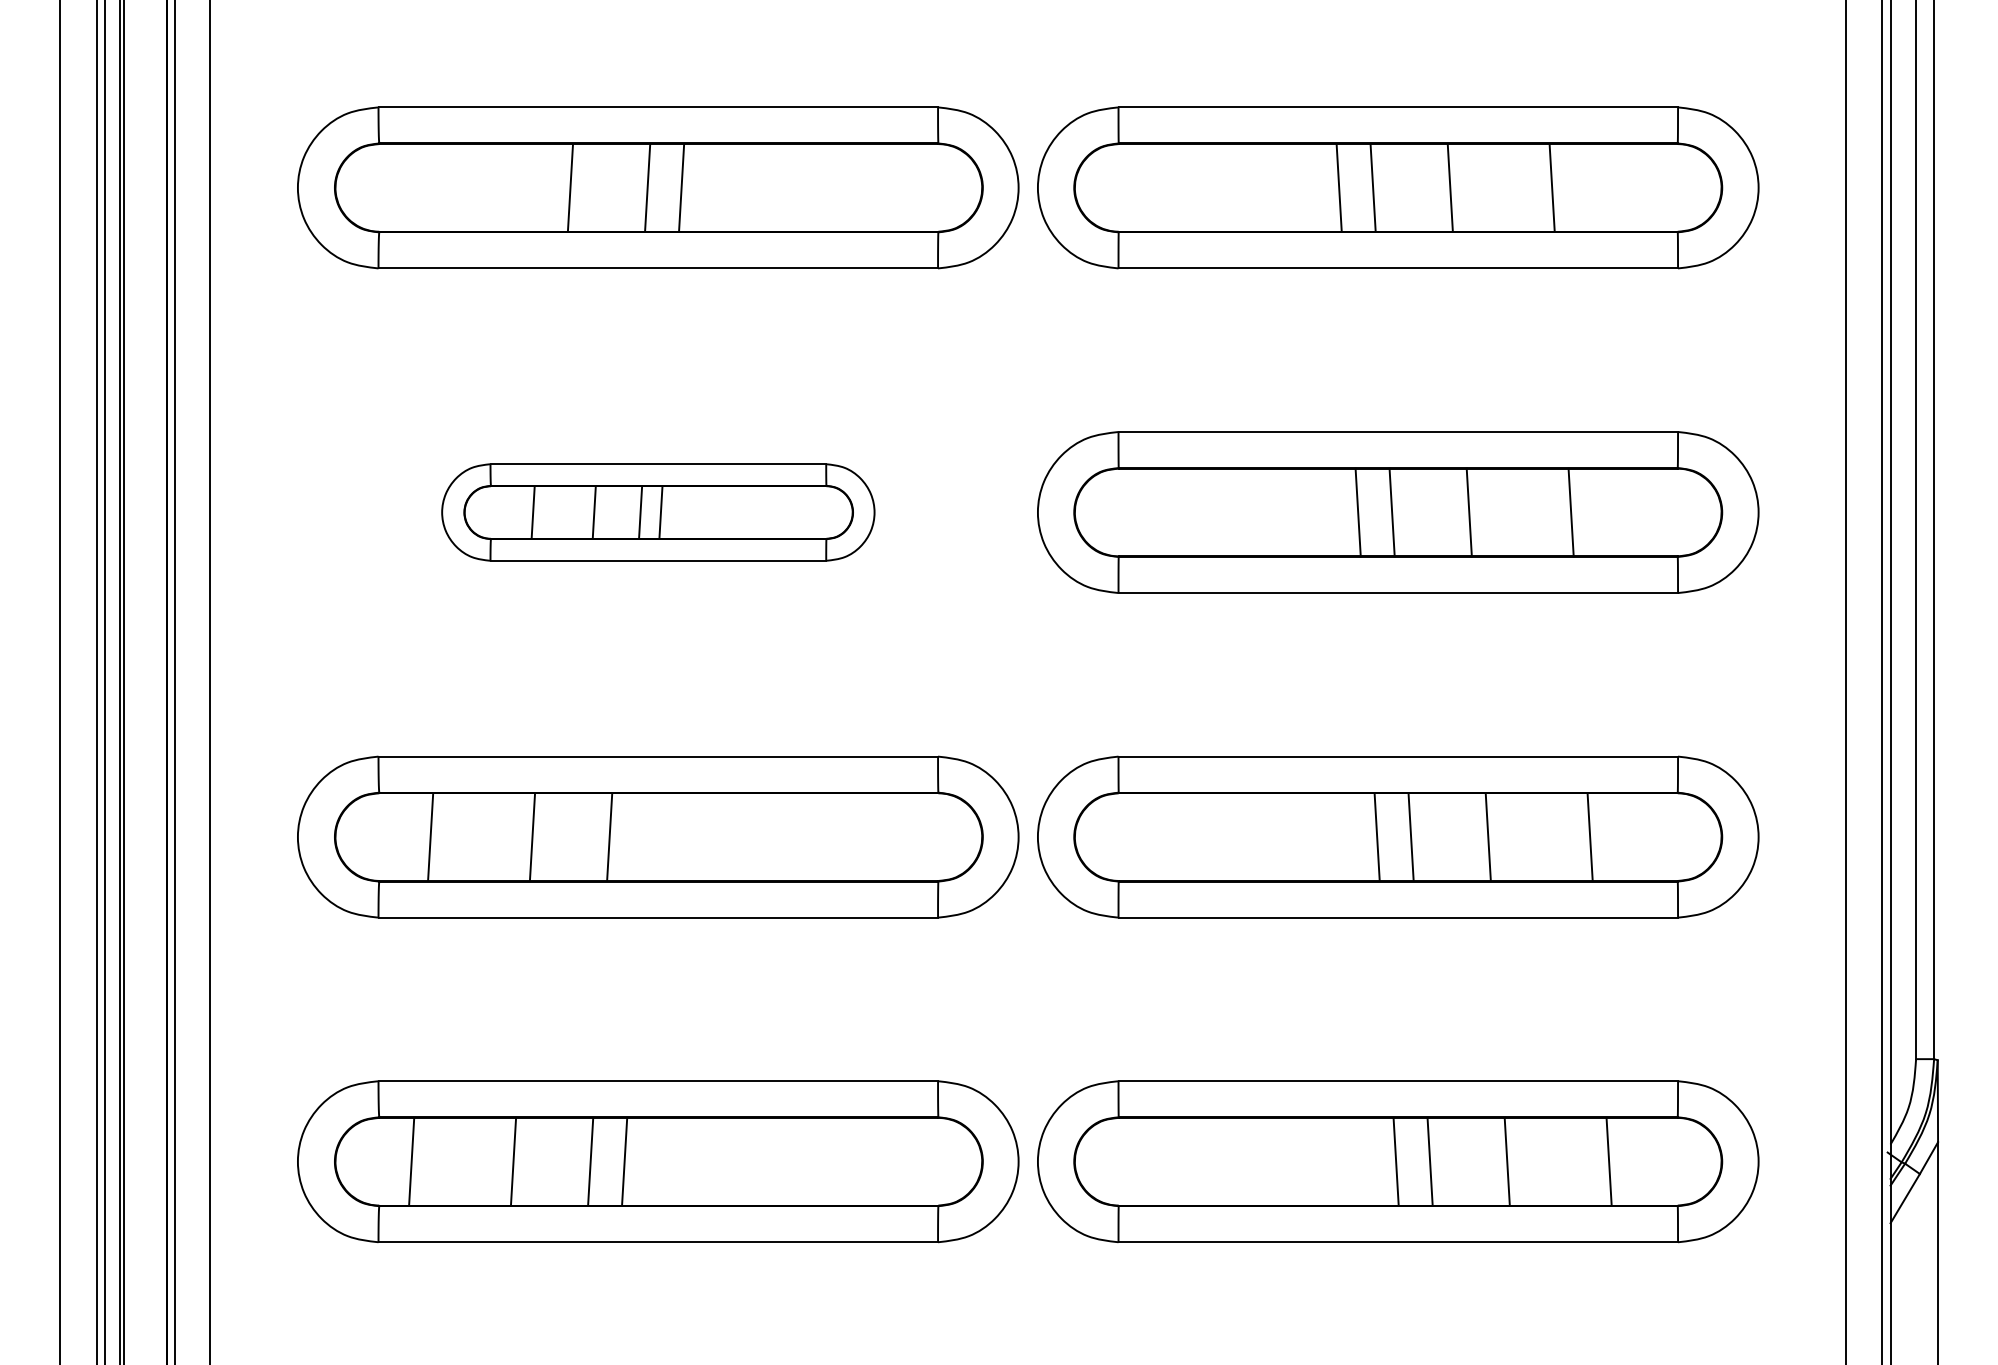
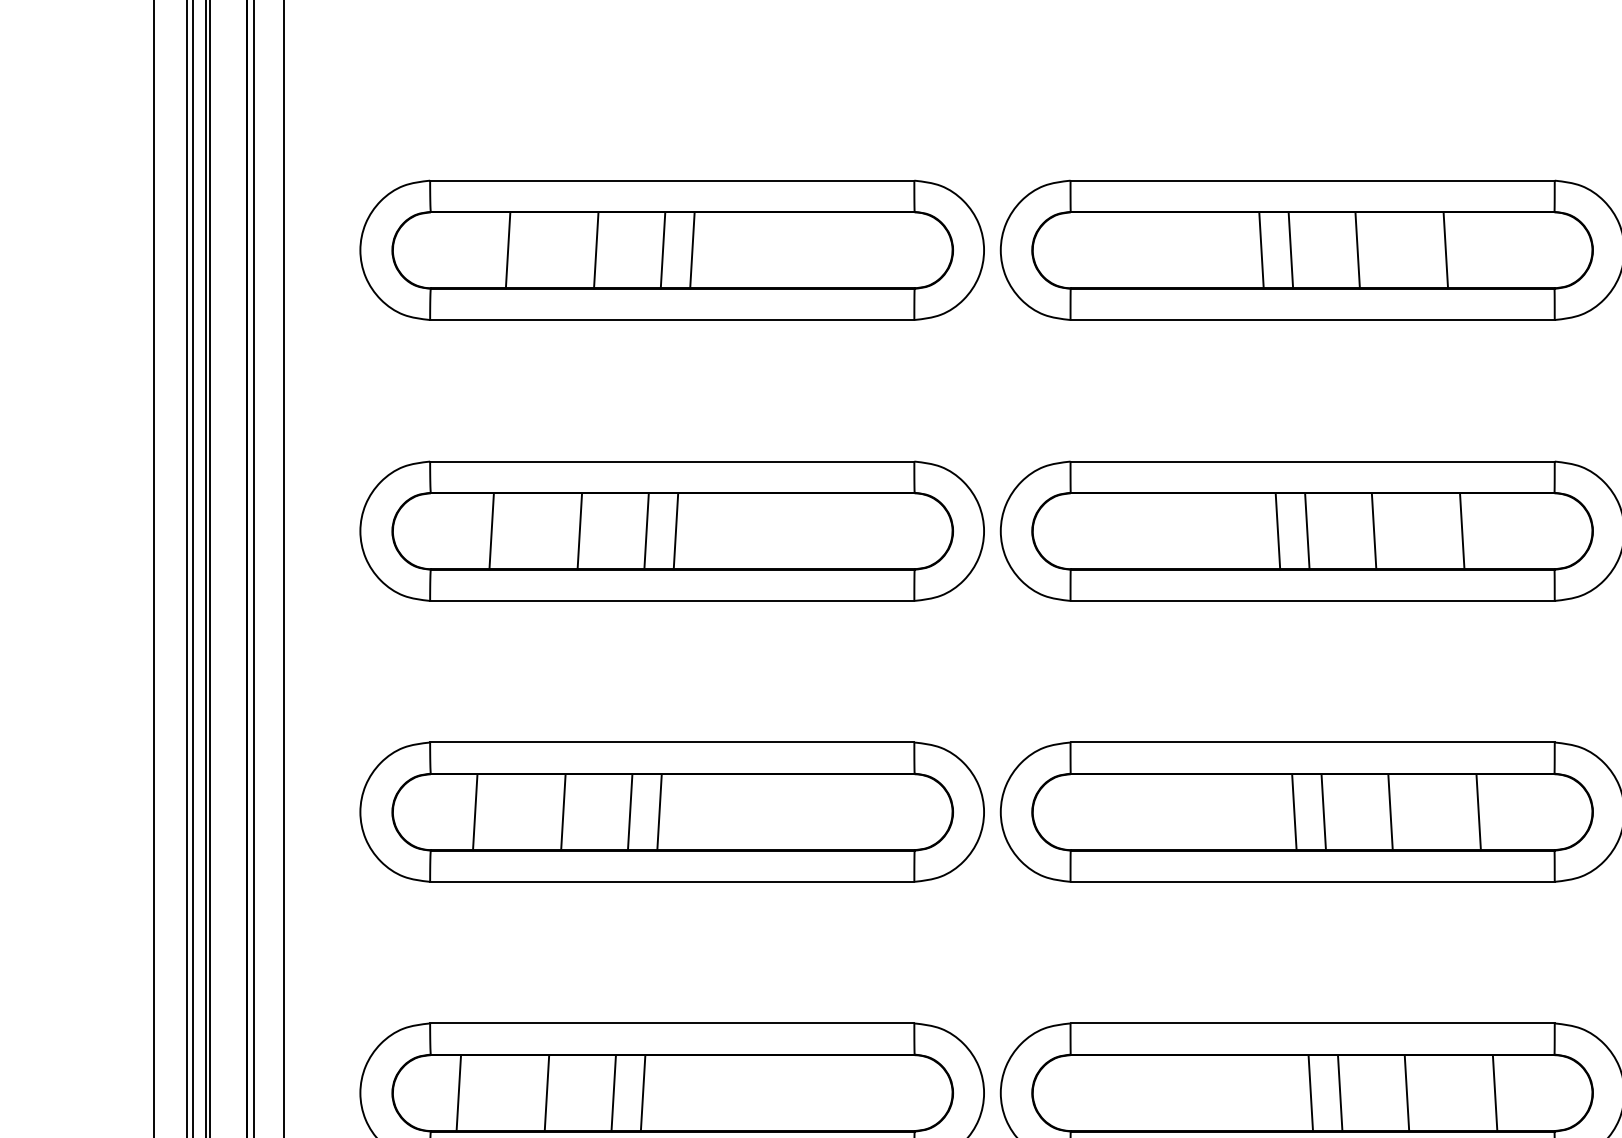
line: (468, 187) -> (508, 249), added
part: (658, 512) -> (672, 531), size x1.67
line: (643, 836) -> (659, 811), added

